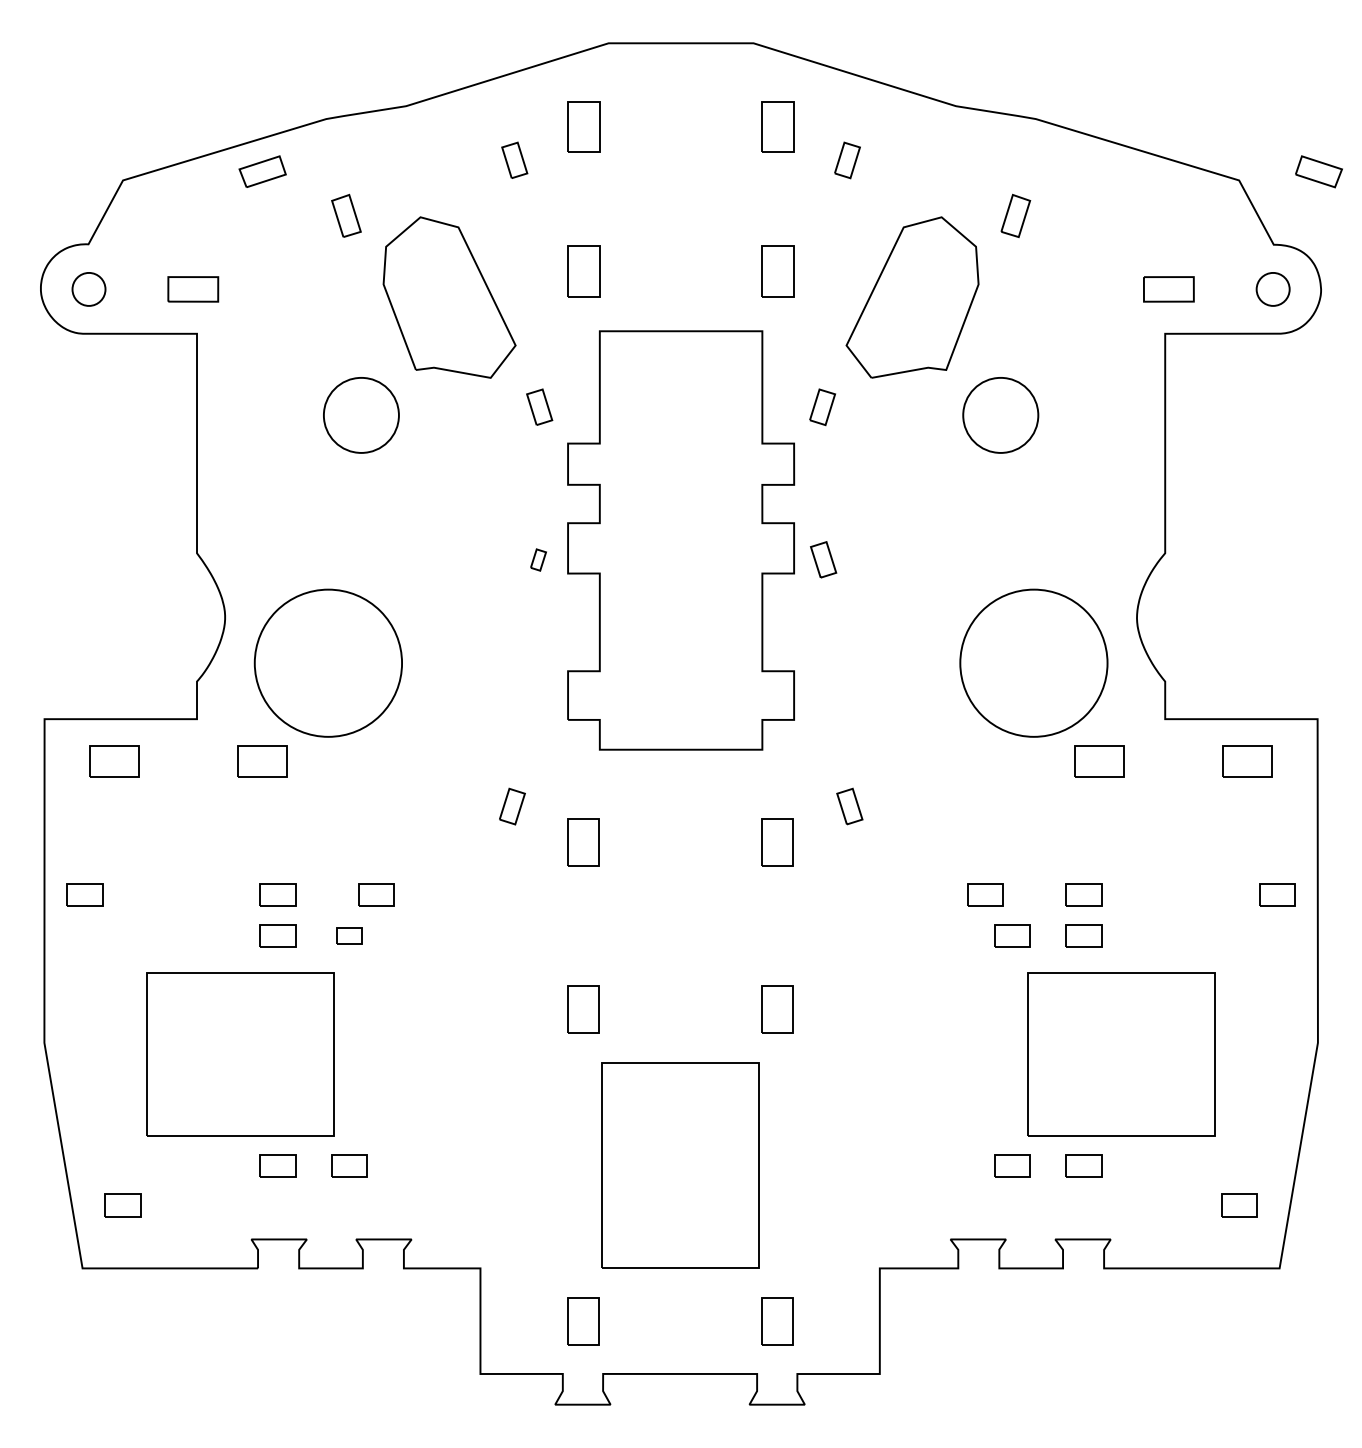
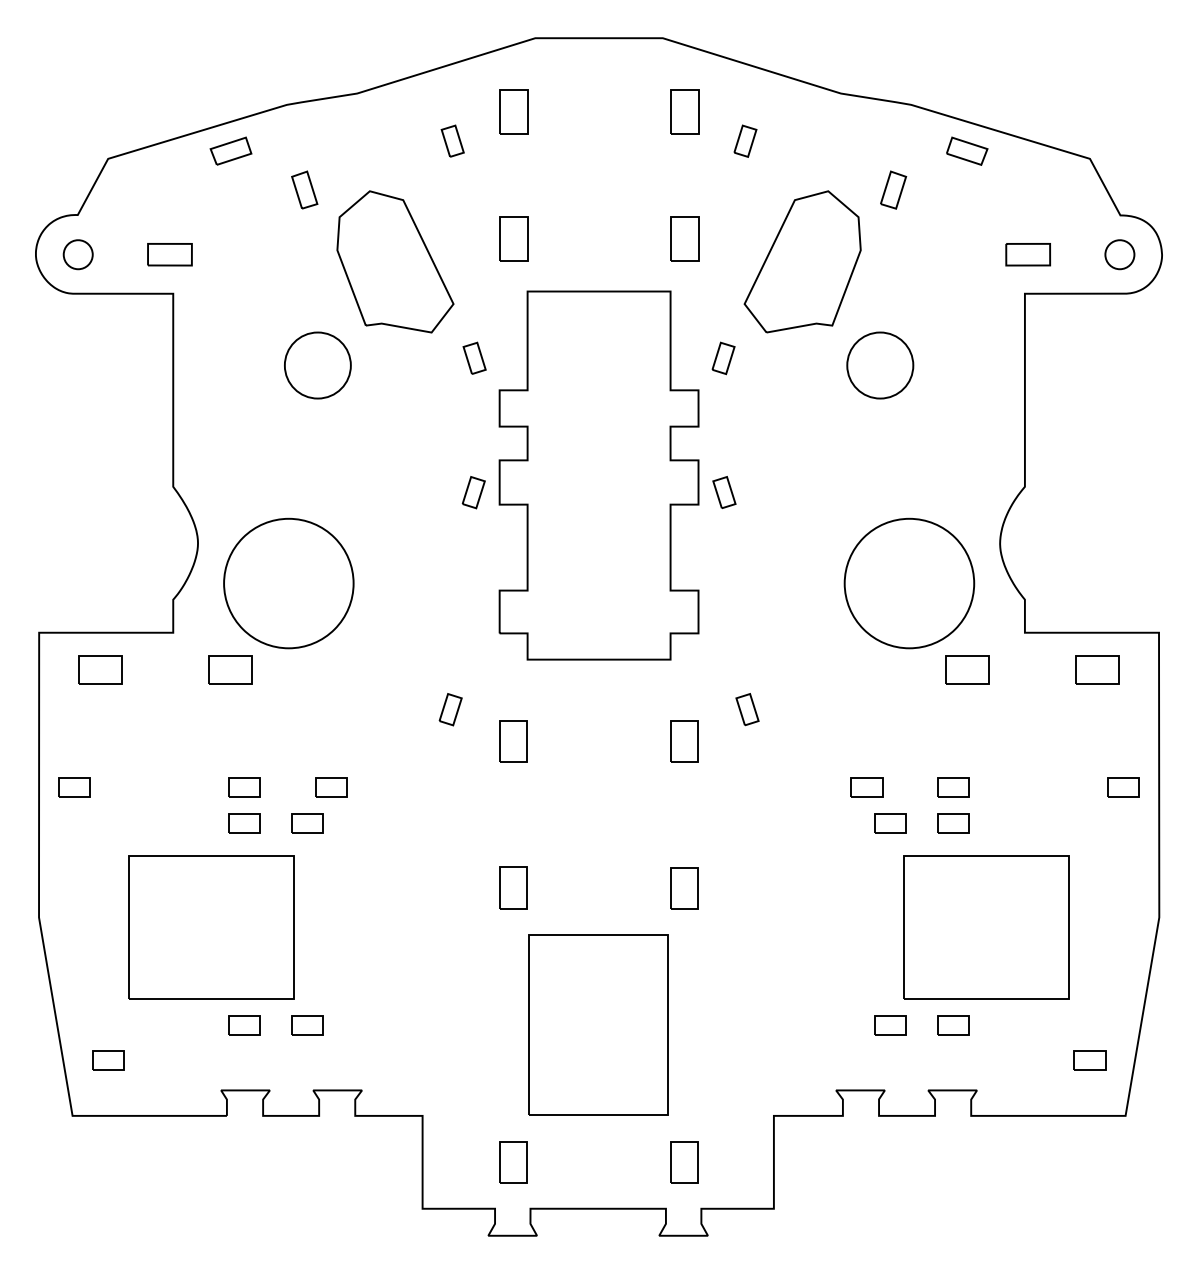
part: (1319, 170) -> (967, 150), moved
part: (538, 559) -> (473, 492), size x1.67
part: (349, 936) -> (307, 823), size x1.43

